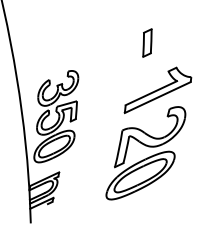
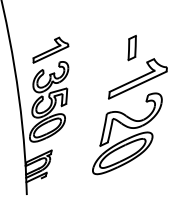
part: (147, 42) -> (132, 47), moved
part: (58, 57) -> (51, 50), added

